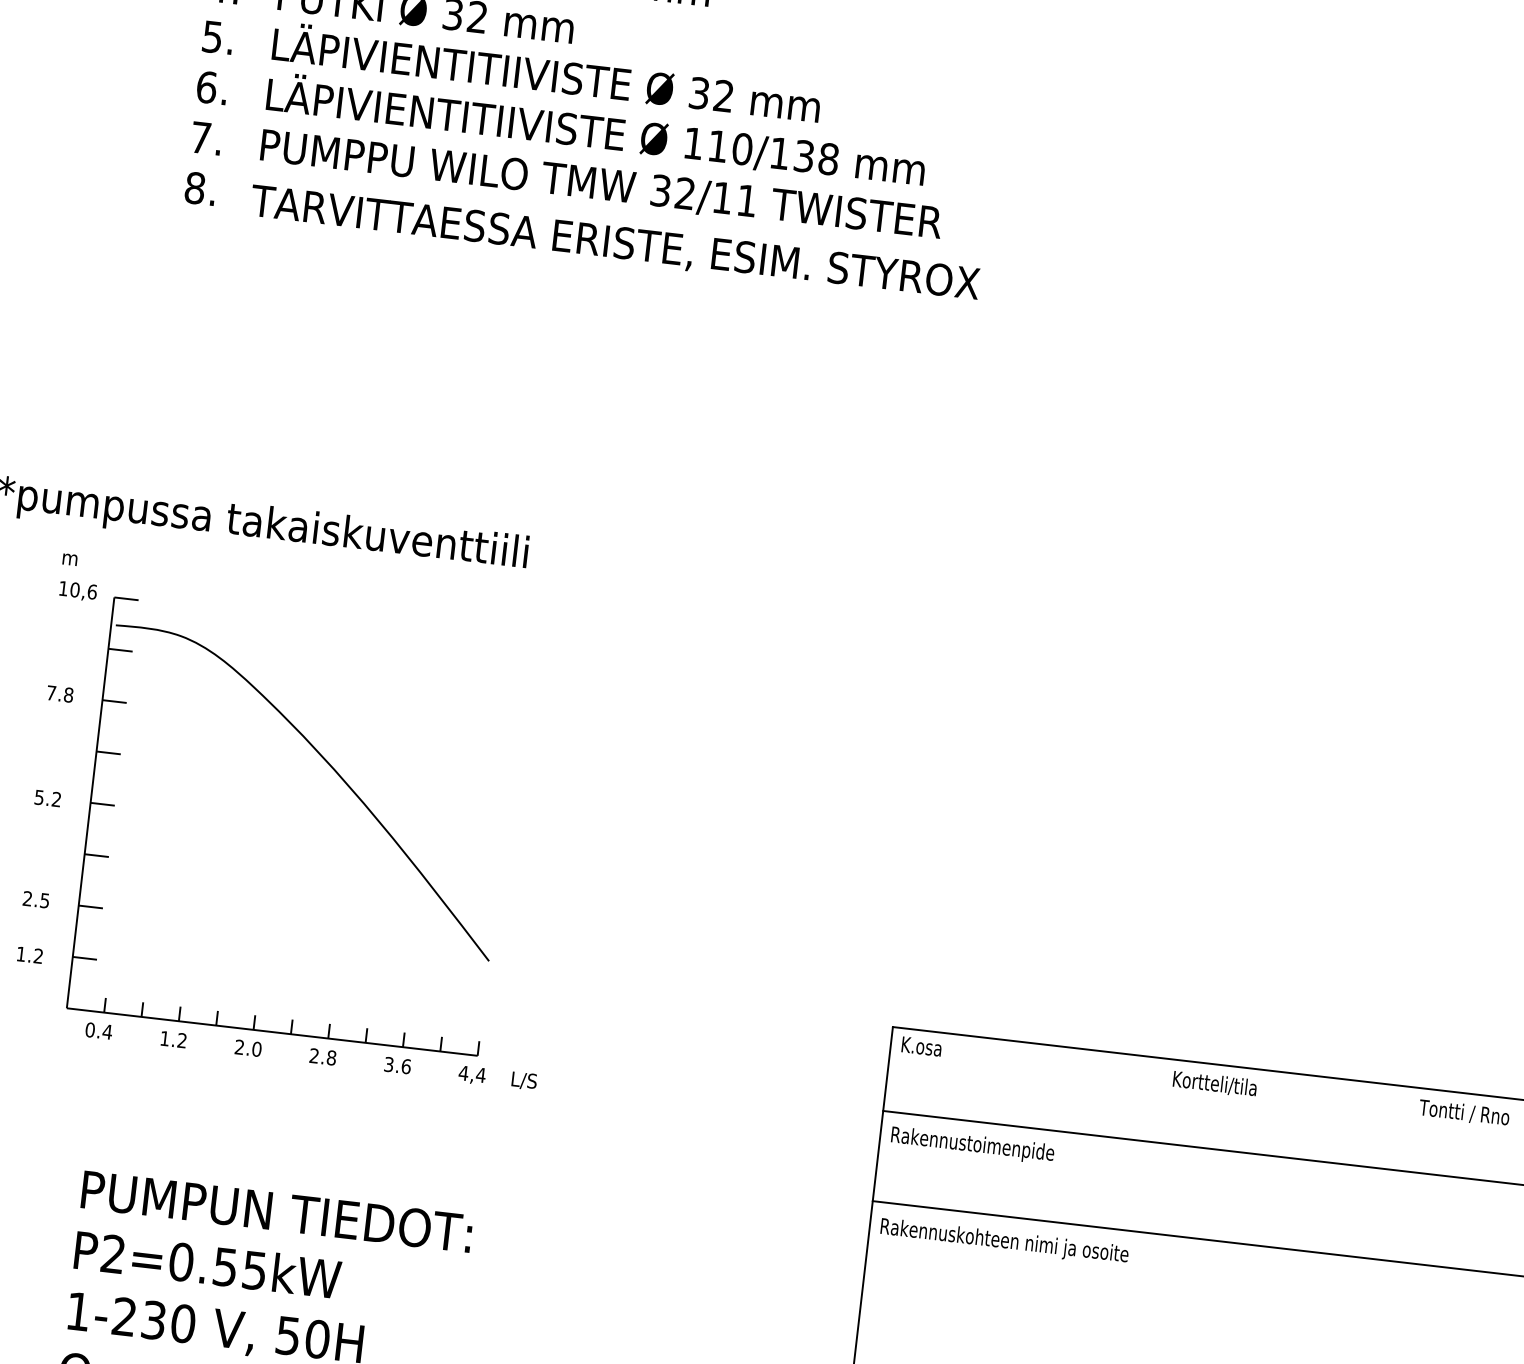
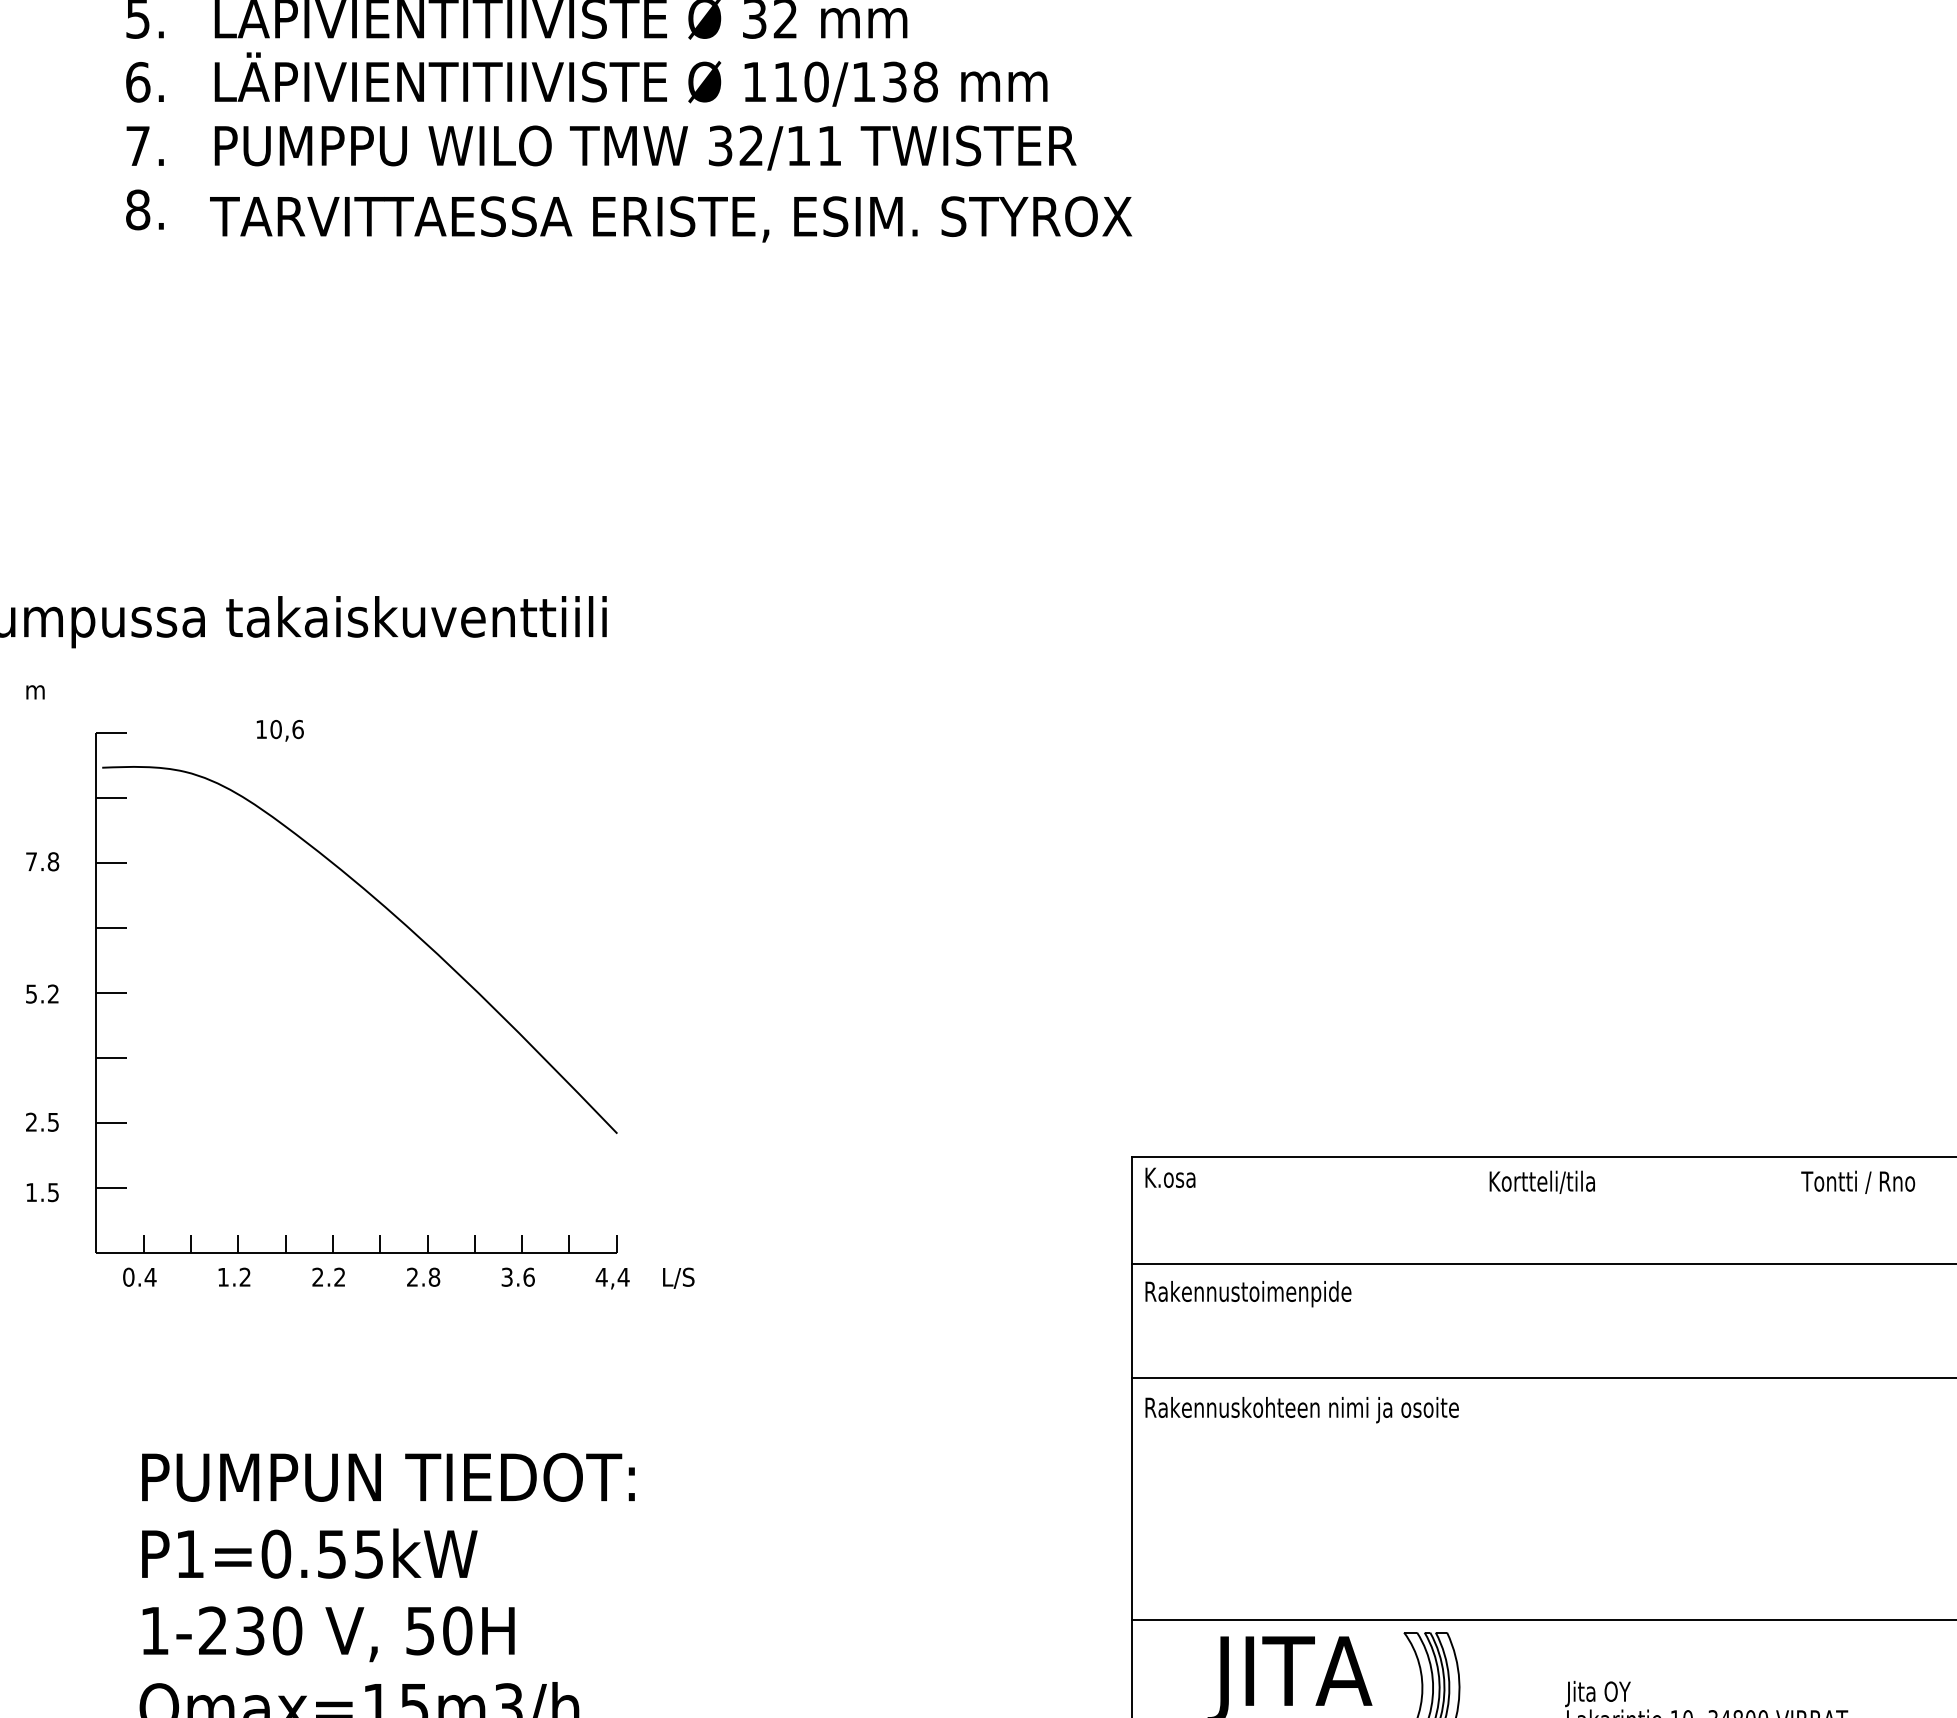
text: (77, 591) -> (279, 730), moved
text: (38, 956) -> (53, 1192), 1.2 -> 1.5
text: (256, 1048) -> (339, 1276), 2.0 -> 2.2
text: (112, 1253) -> (189, 1553), P2=0.55kW -> P1=0.55kW

